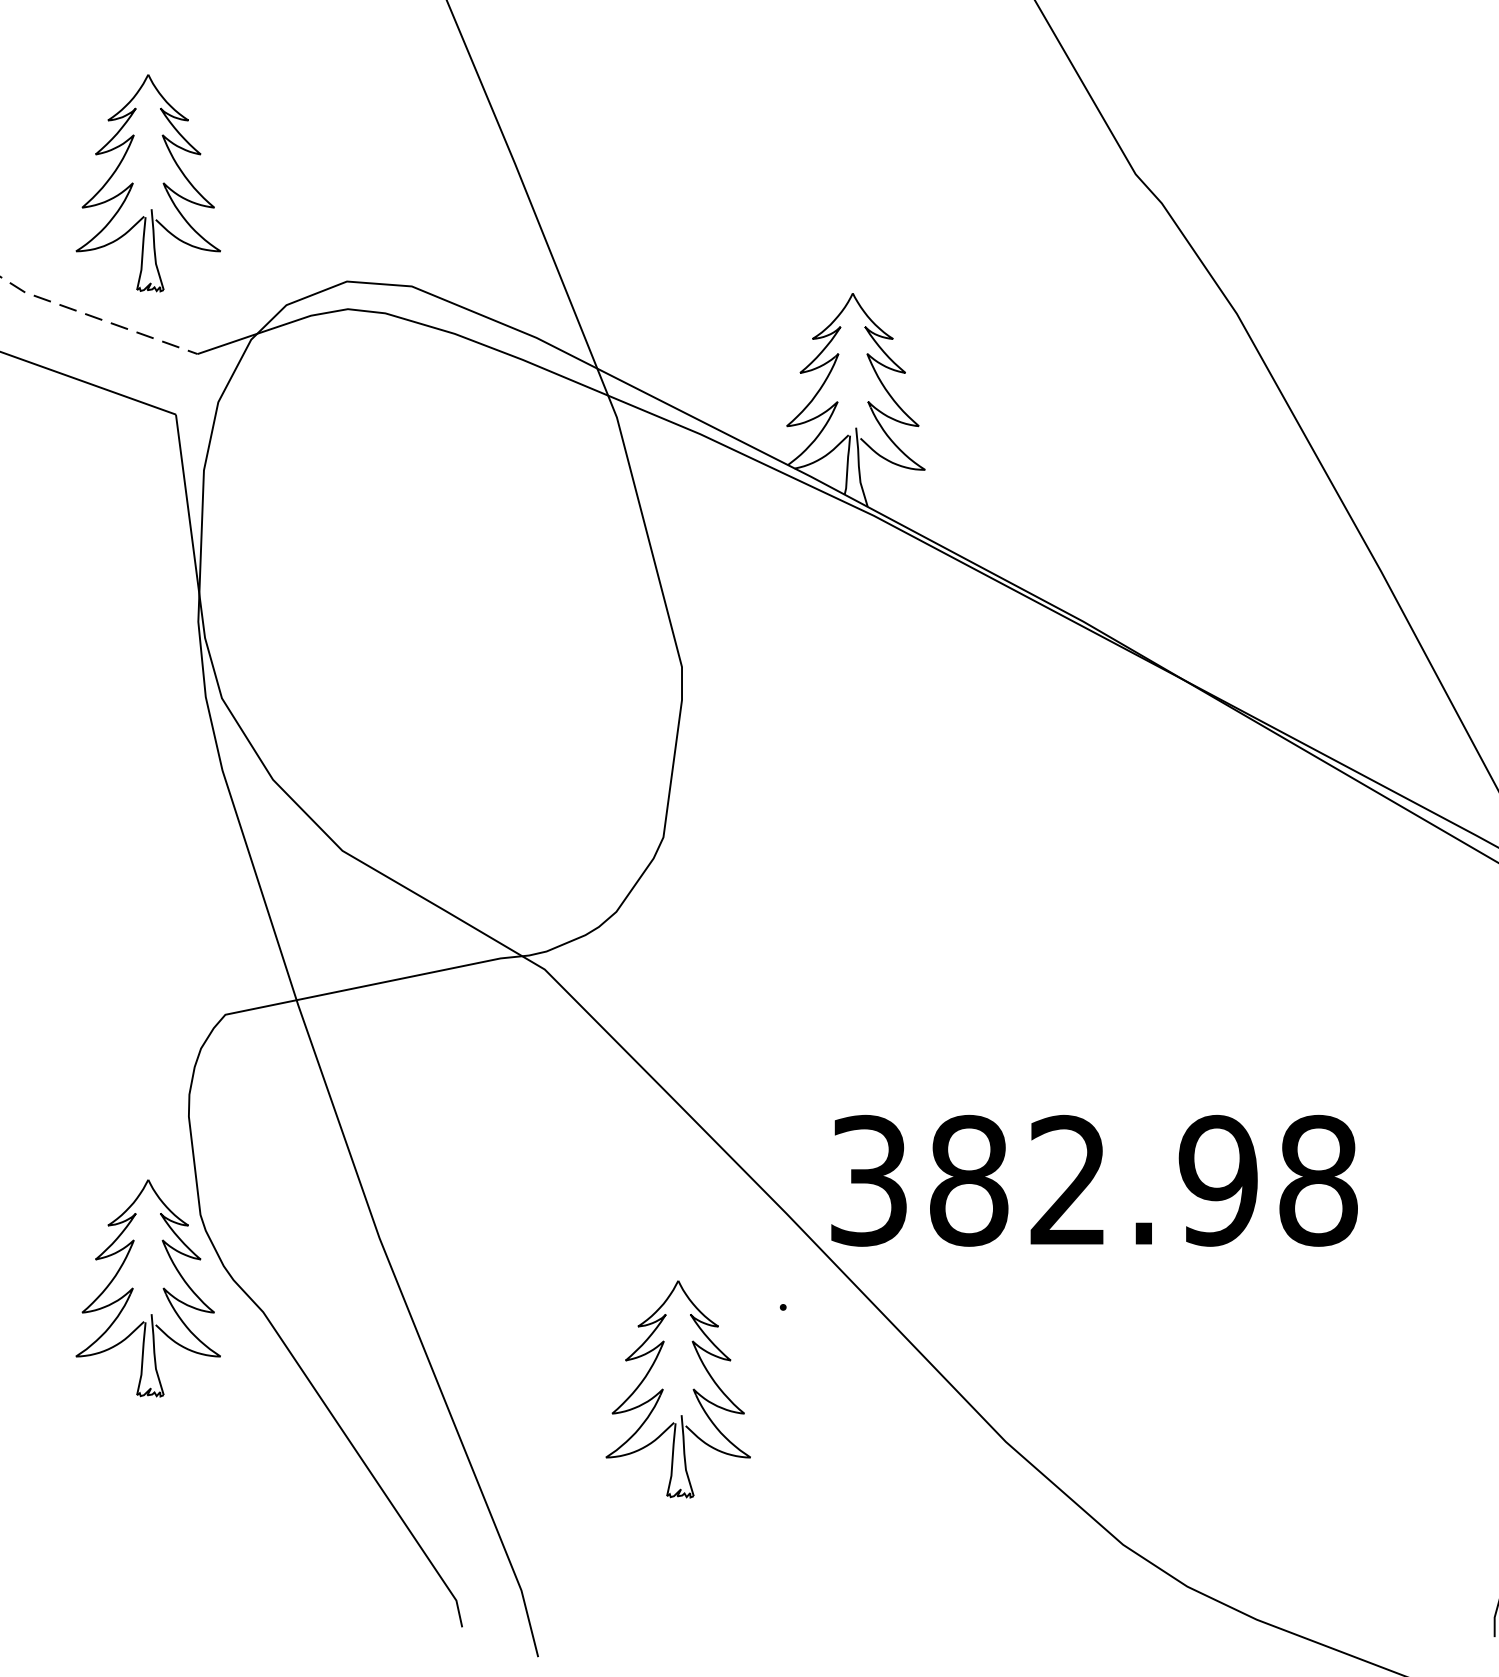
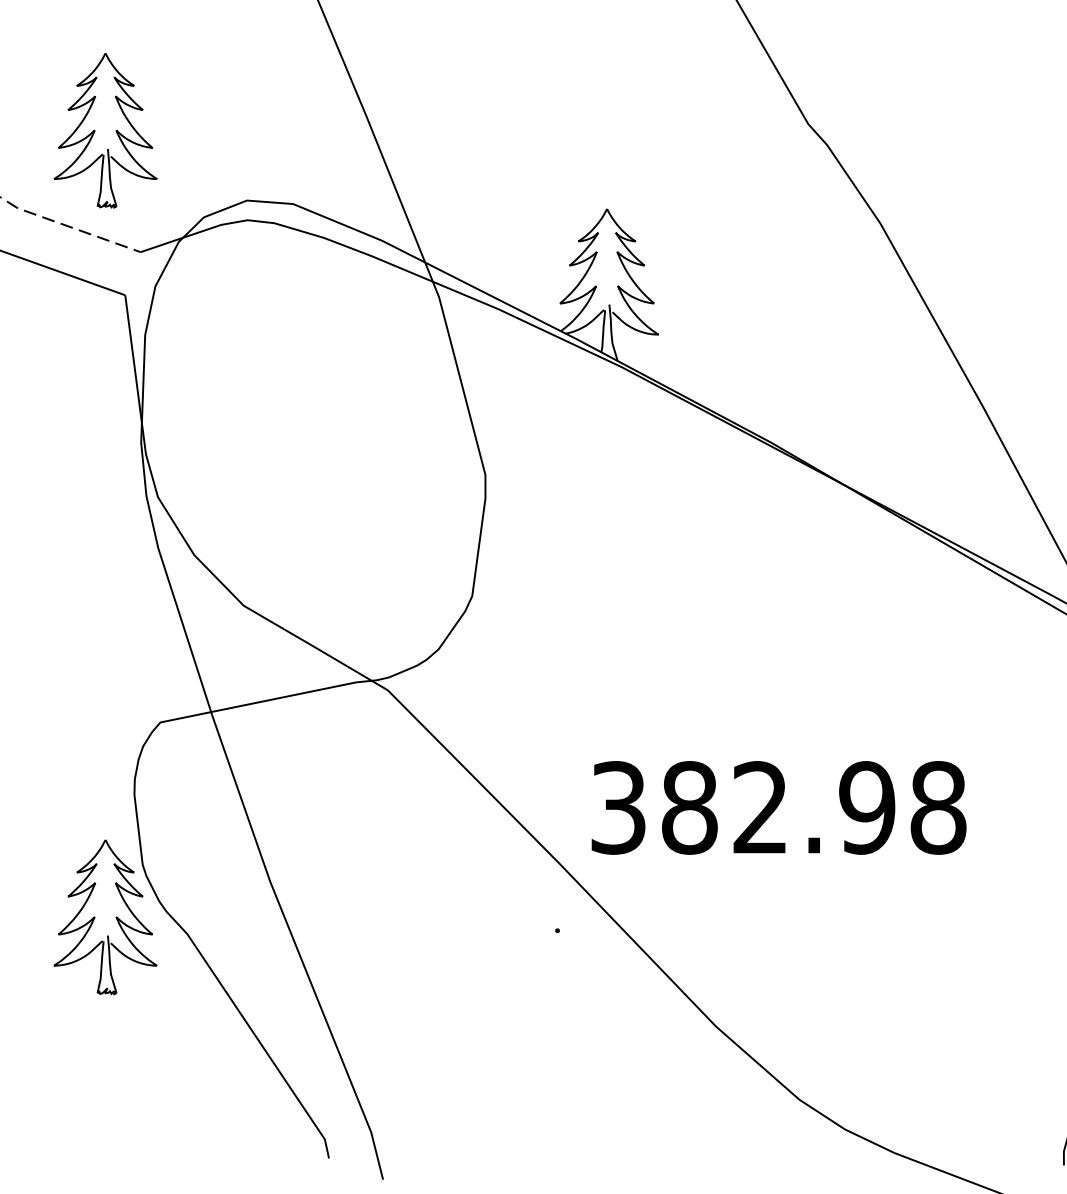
text: (1094, 1180) -> (779, 807), moved
part: (663, 1389) -> (472, 989), removed

